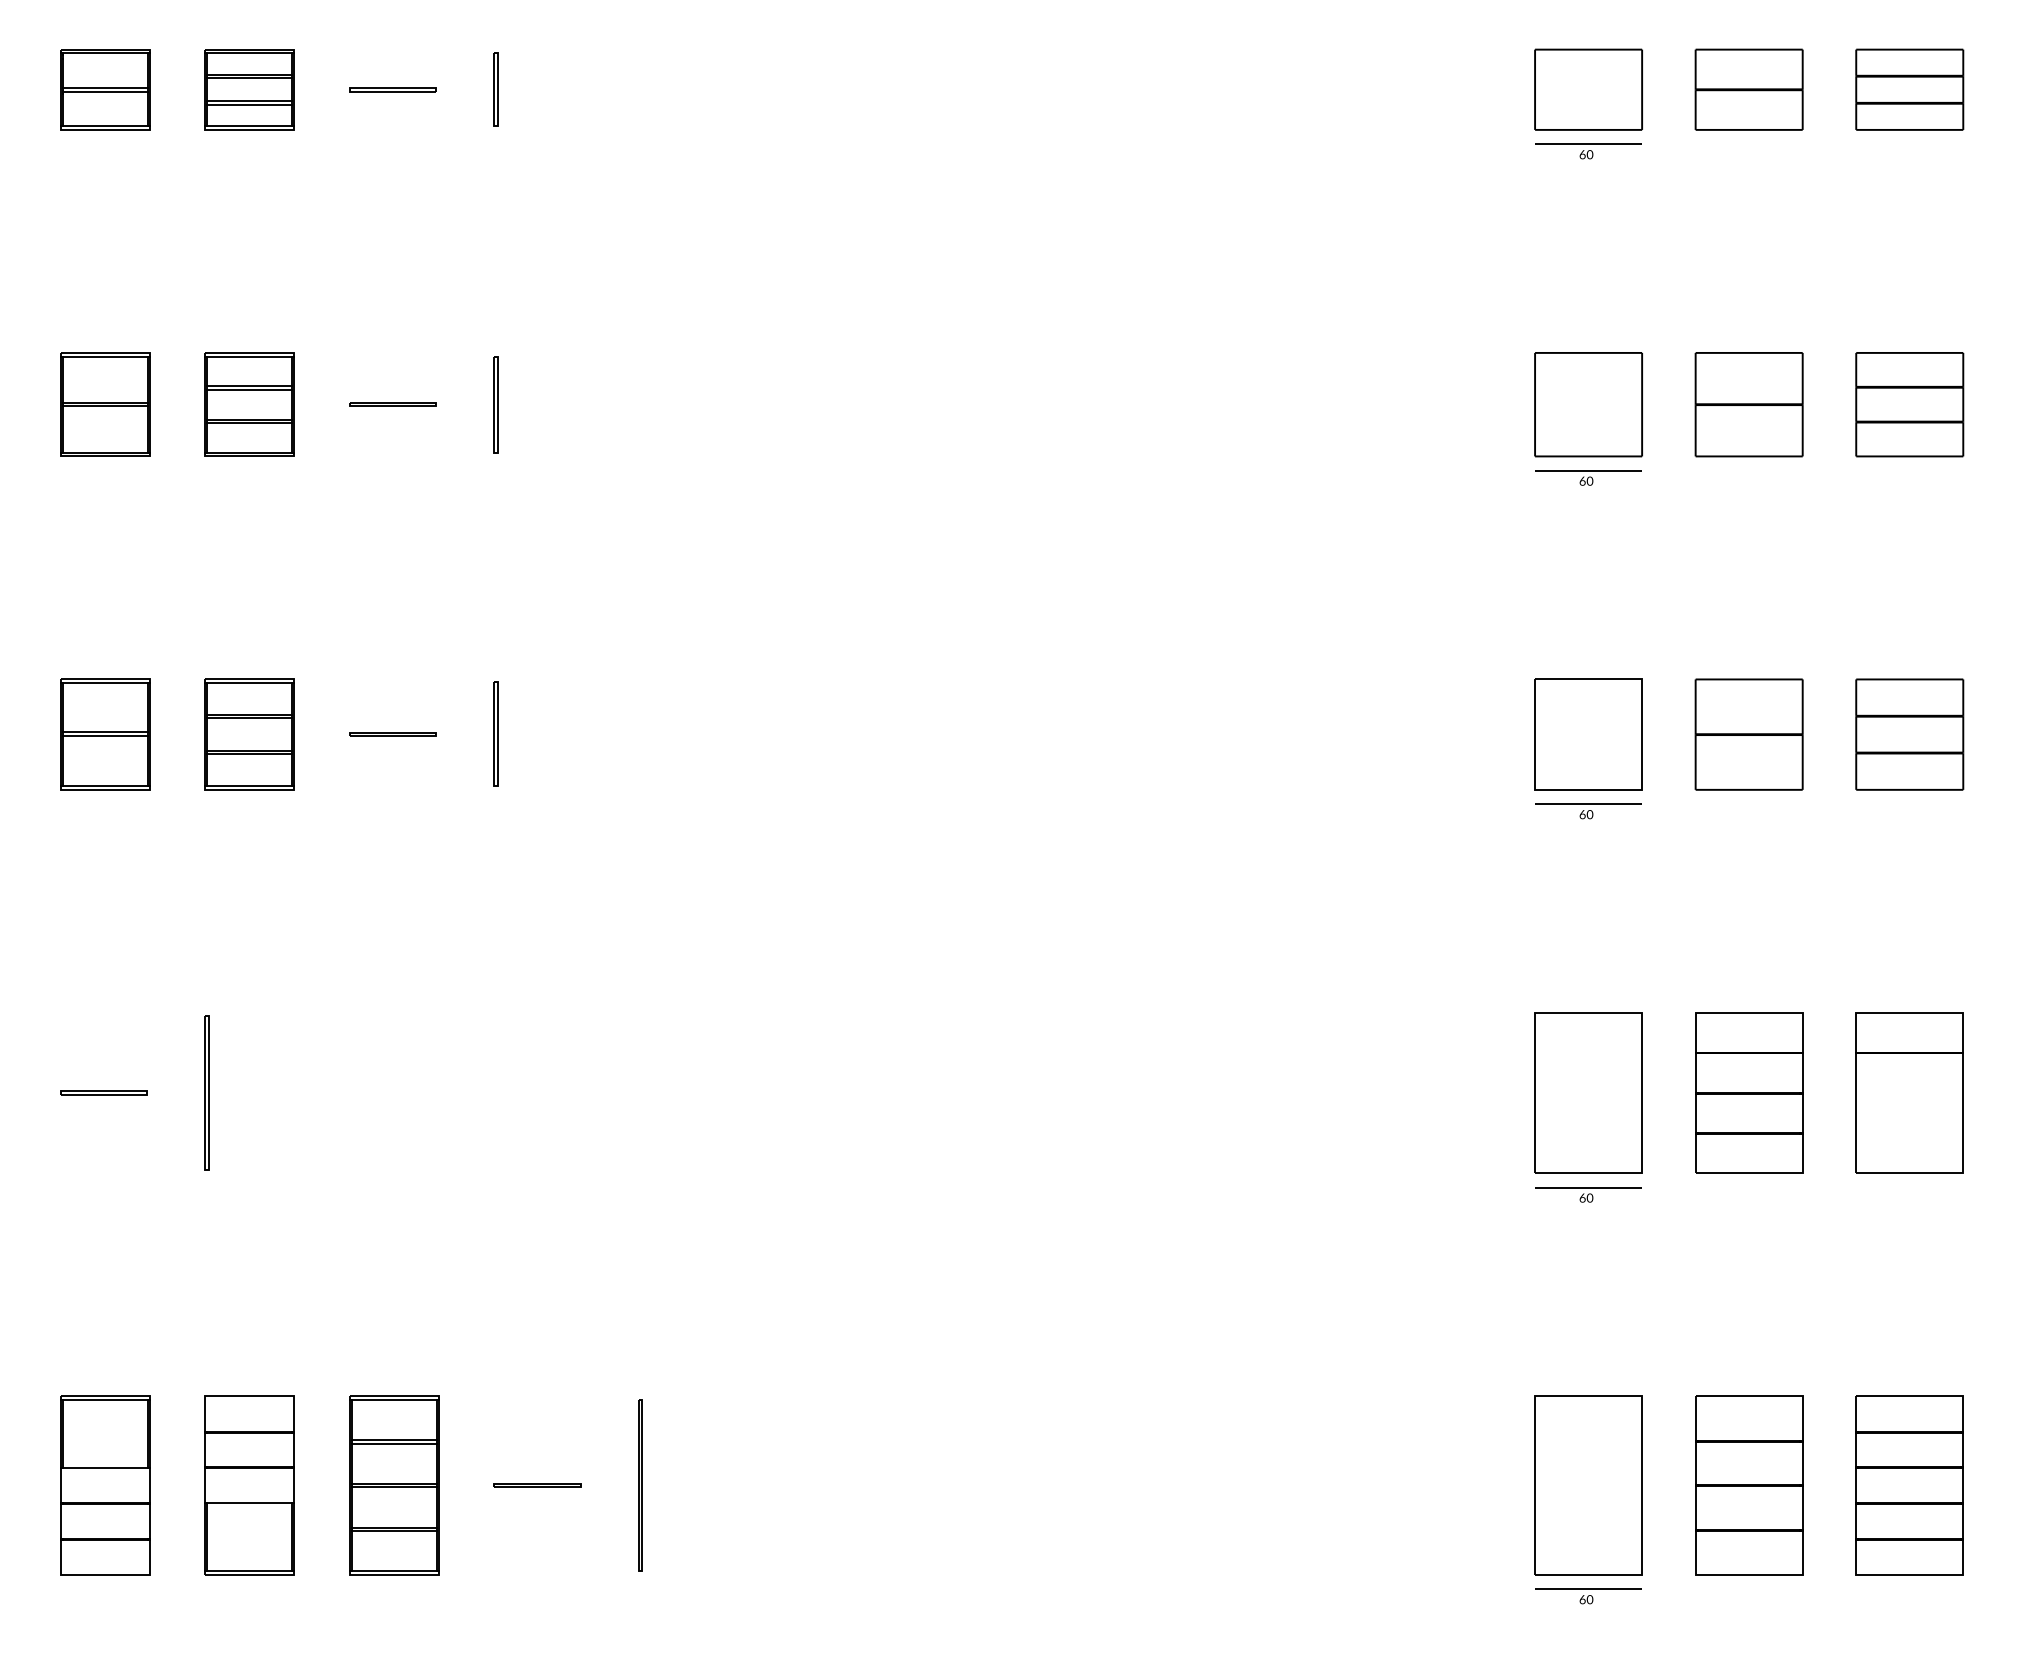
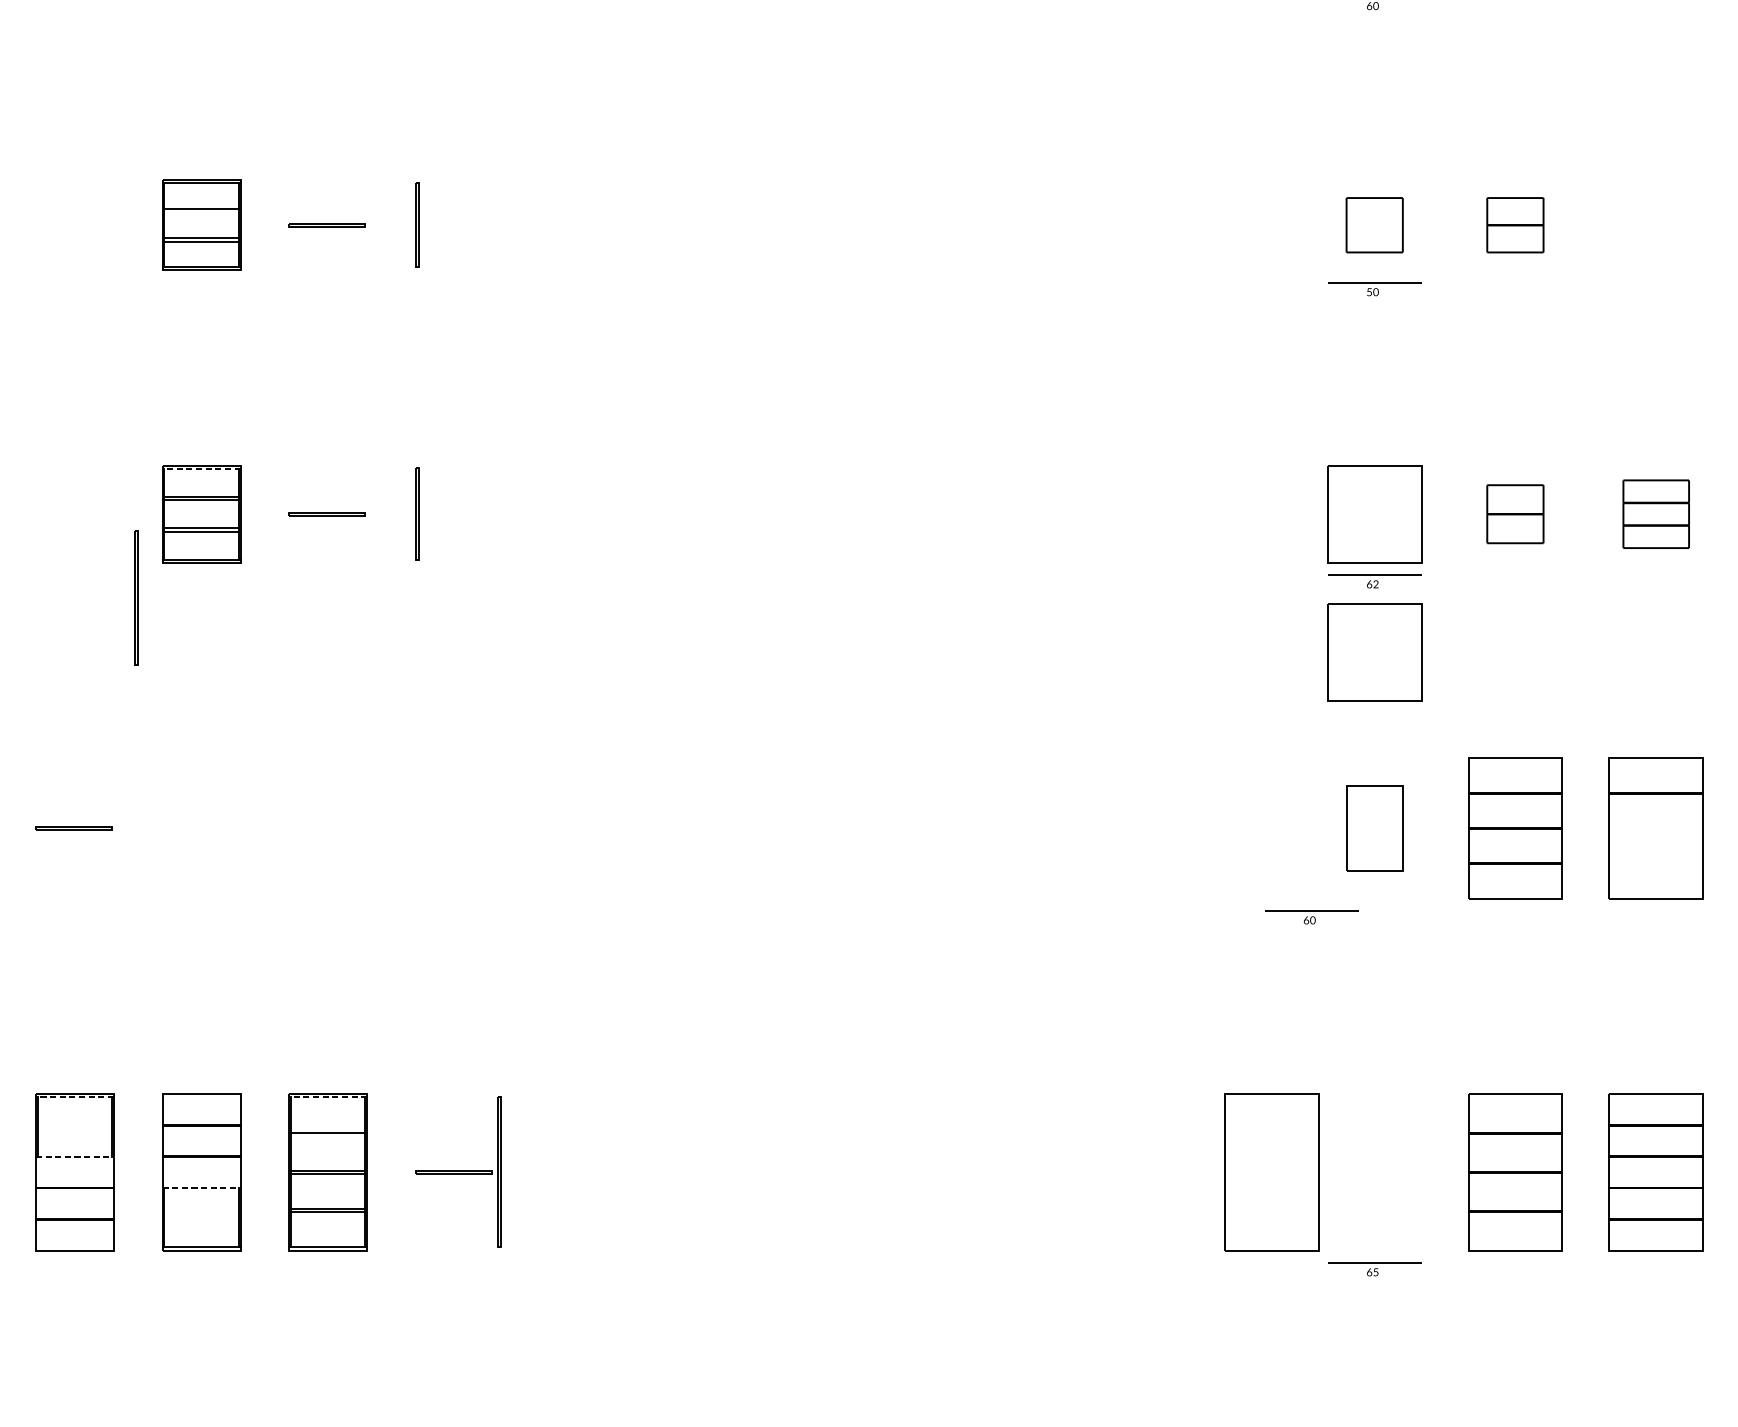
line: (249, 389) -> (201, 211), removed
part: (105, 404) -> (75, 224), removed
part: (1588, 404) -> (1374, 224), size x0.6
part: (1748, 404) -> (1514, 224), size x0.6
part: (1909, 404) -> (1655, 224), removed
text: (1582, 480) -> (1369, 291), 60 -> 50
line: (249, 683) -> (201, 469), solid -> dashed
part: (105, 734) -> (75, 514), removed
part: (1748, 734) -> (1514, 514), size x0.6
part: (1909, 734) -> (1655, 514), size x0.7
text: (1589, 815) -> (1375, 585), 60 -> 62
part: (1588, 892) -> (1374, 652), added
part: (206, 1092) -> (136, 597), moved
part: (1588, 1092) -> (1374, 827), size x0.6
part: (1588, 1194) -> (1311, 917), moved
line: (105, 1400) -> (75, 1097), solid -> dashed
line: (394, 1400) -> (328, 1097), solid -> dashed
line: (393, 1443) -> (327, 1135), removed
line: (105, 1468) -> (75, 1157), solid -> dashed
line: (639, 1485) -> (498, 1172), moved
part: (1588, 1485) -> (1272, 1172), moved
line: (249, 1503) -> (201, 1188), solid -> dashed
text: (1589, 1599) -> (1375, 1272), 60 -> 65

